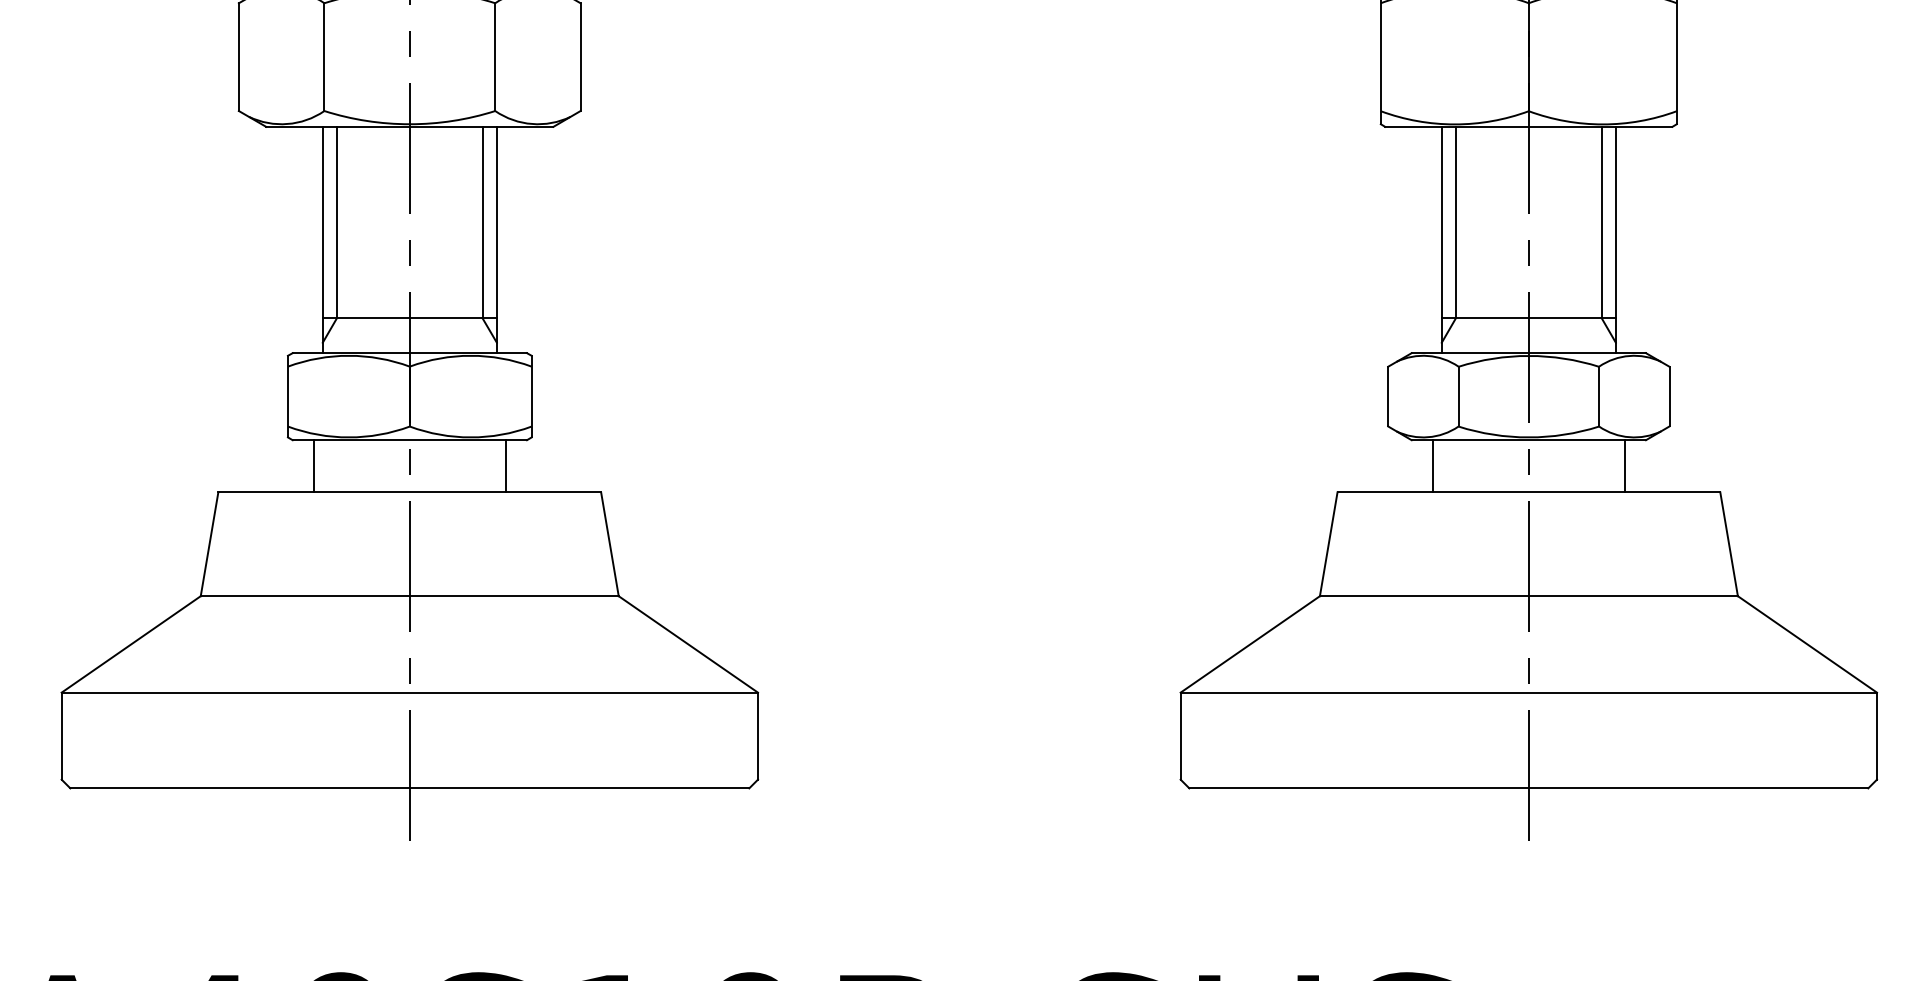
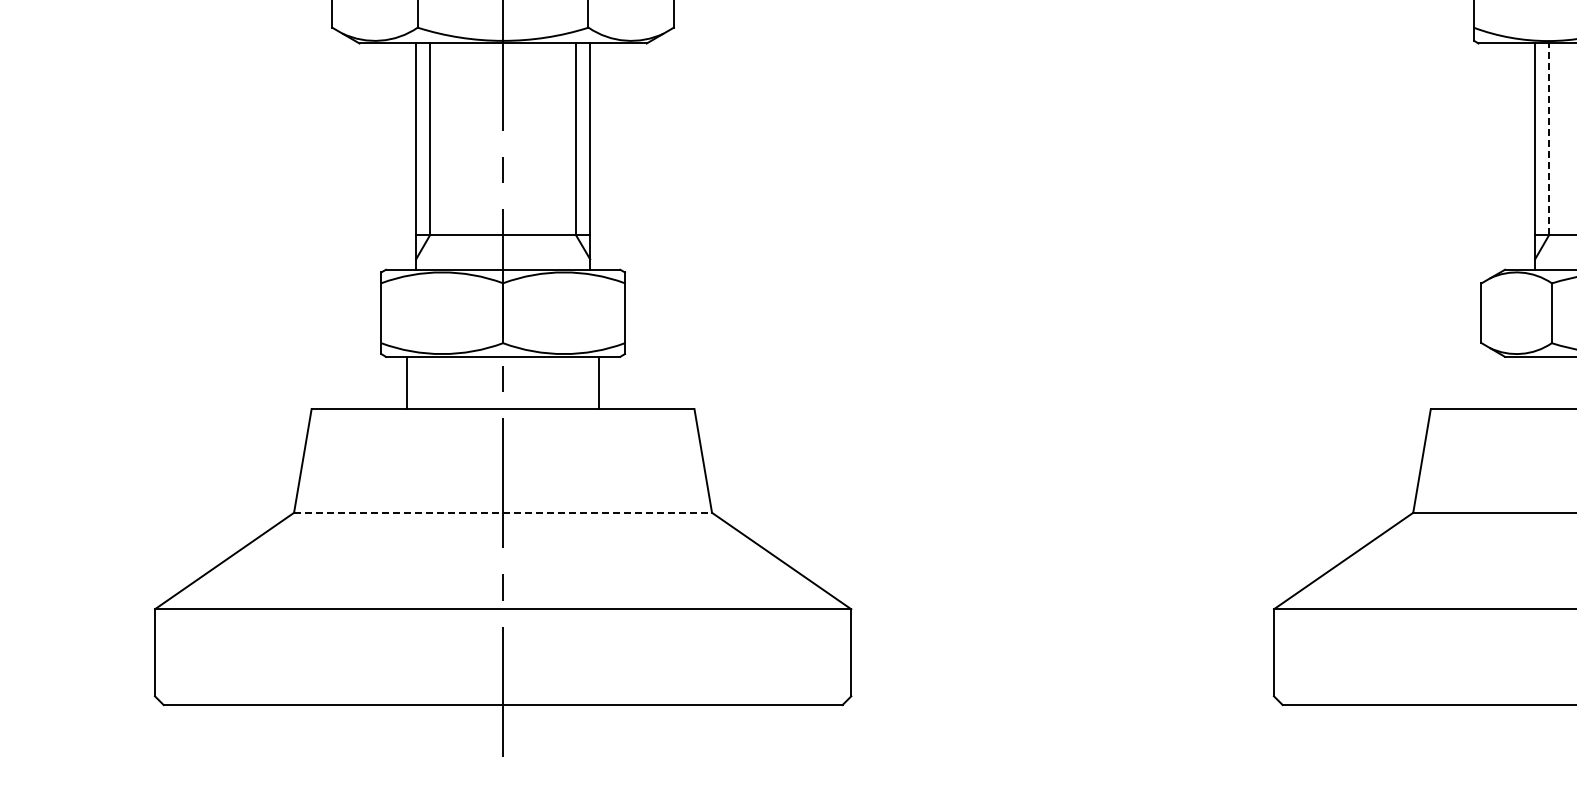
line: (1455, 222) -> (1548, 139), solid -> dashed
line: (1433, 466) -> (1526, 383), removed
line: (409, 596) -> (502, 513), solid -> dashed

